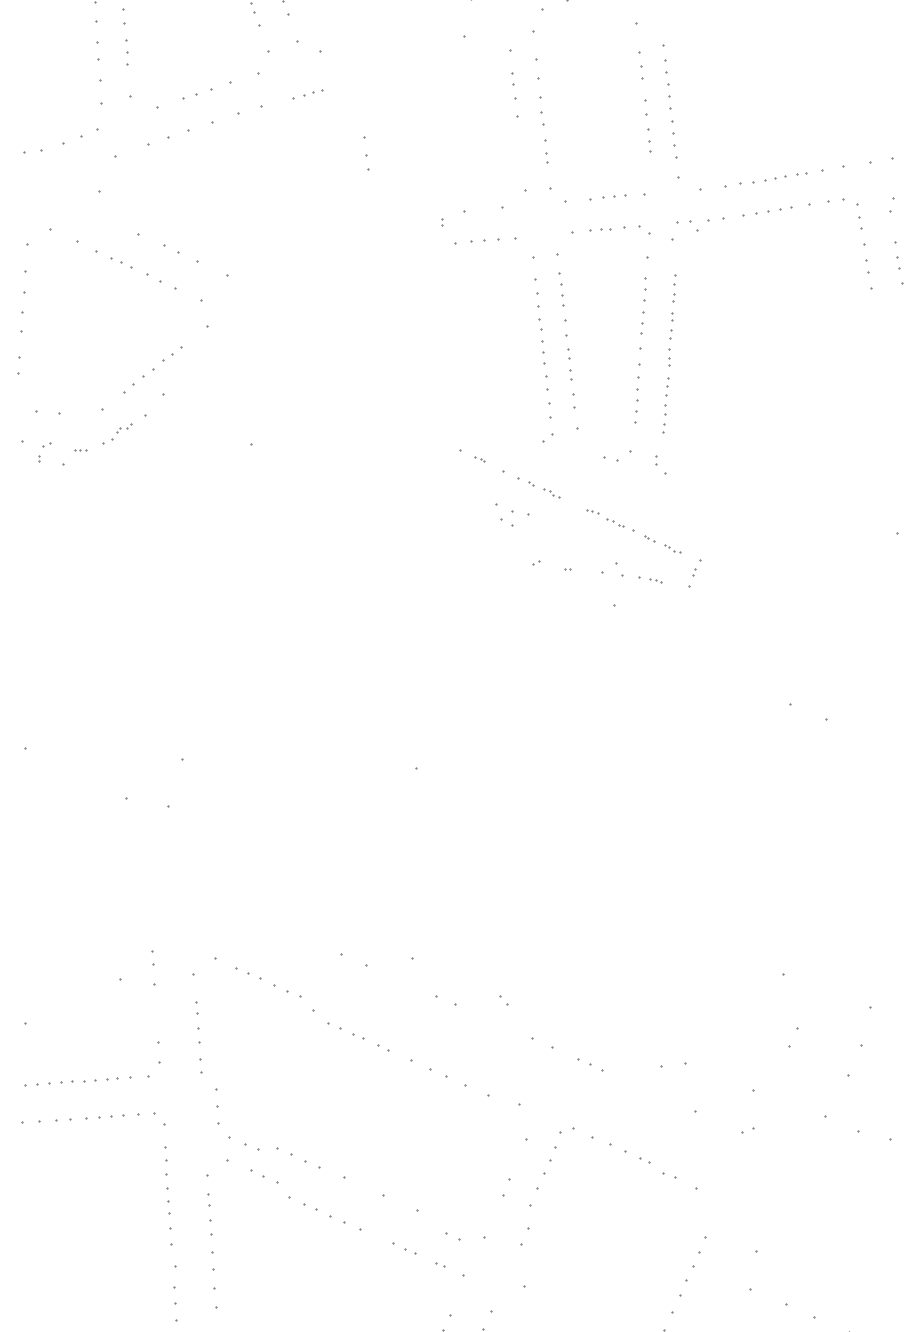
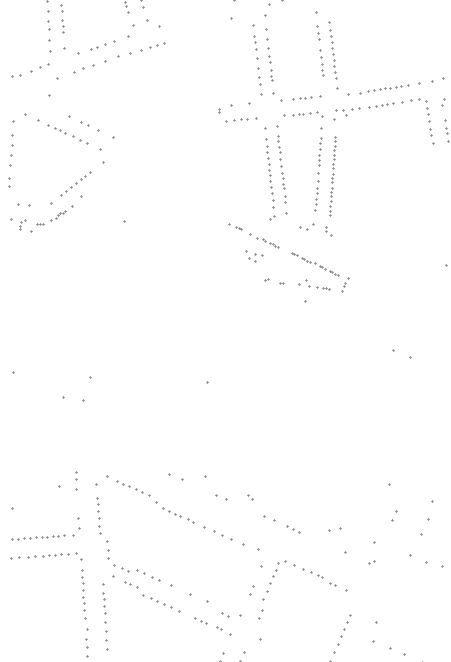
part: (307, 93) -> (152, 46), size x1.67
part: (367, 153) -> (259, 76), moved

